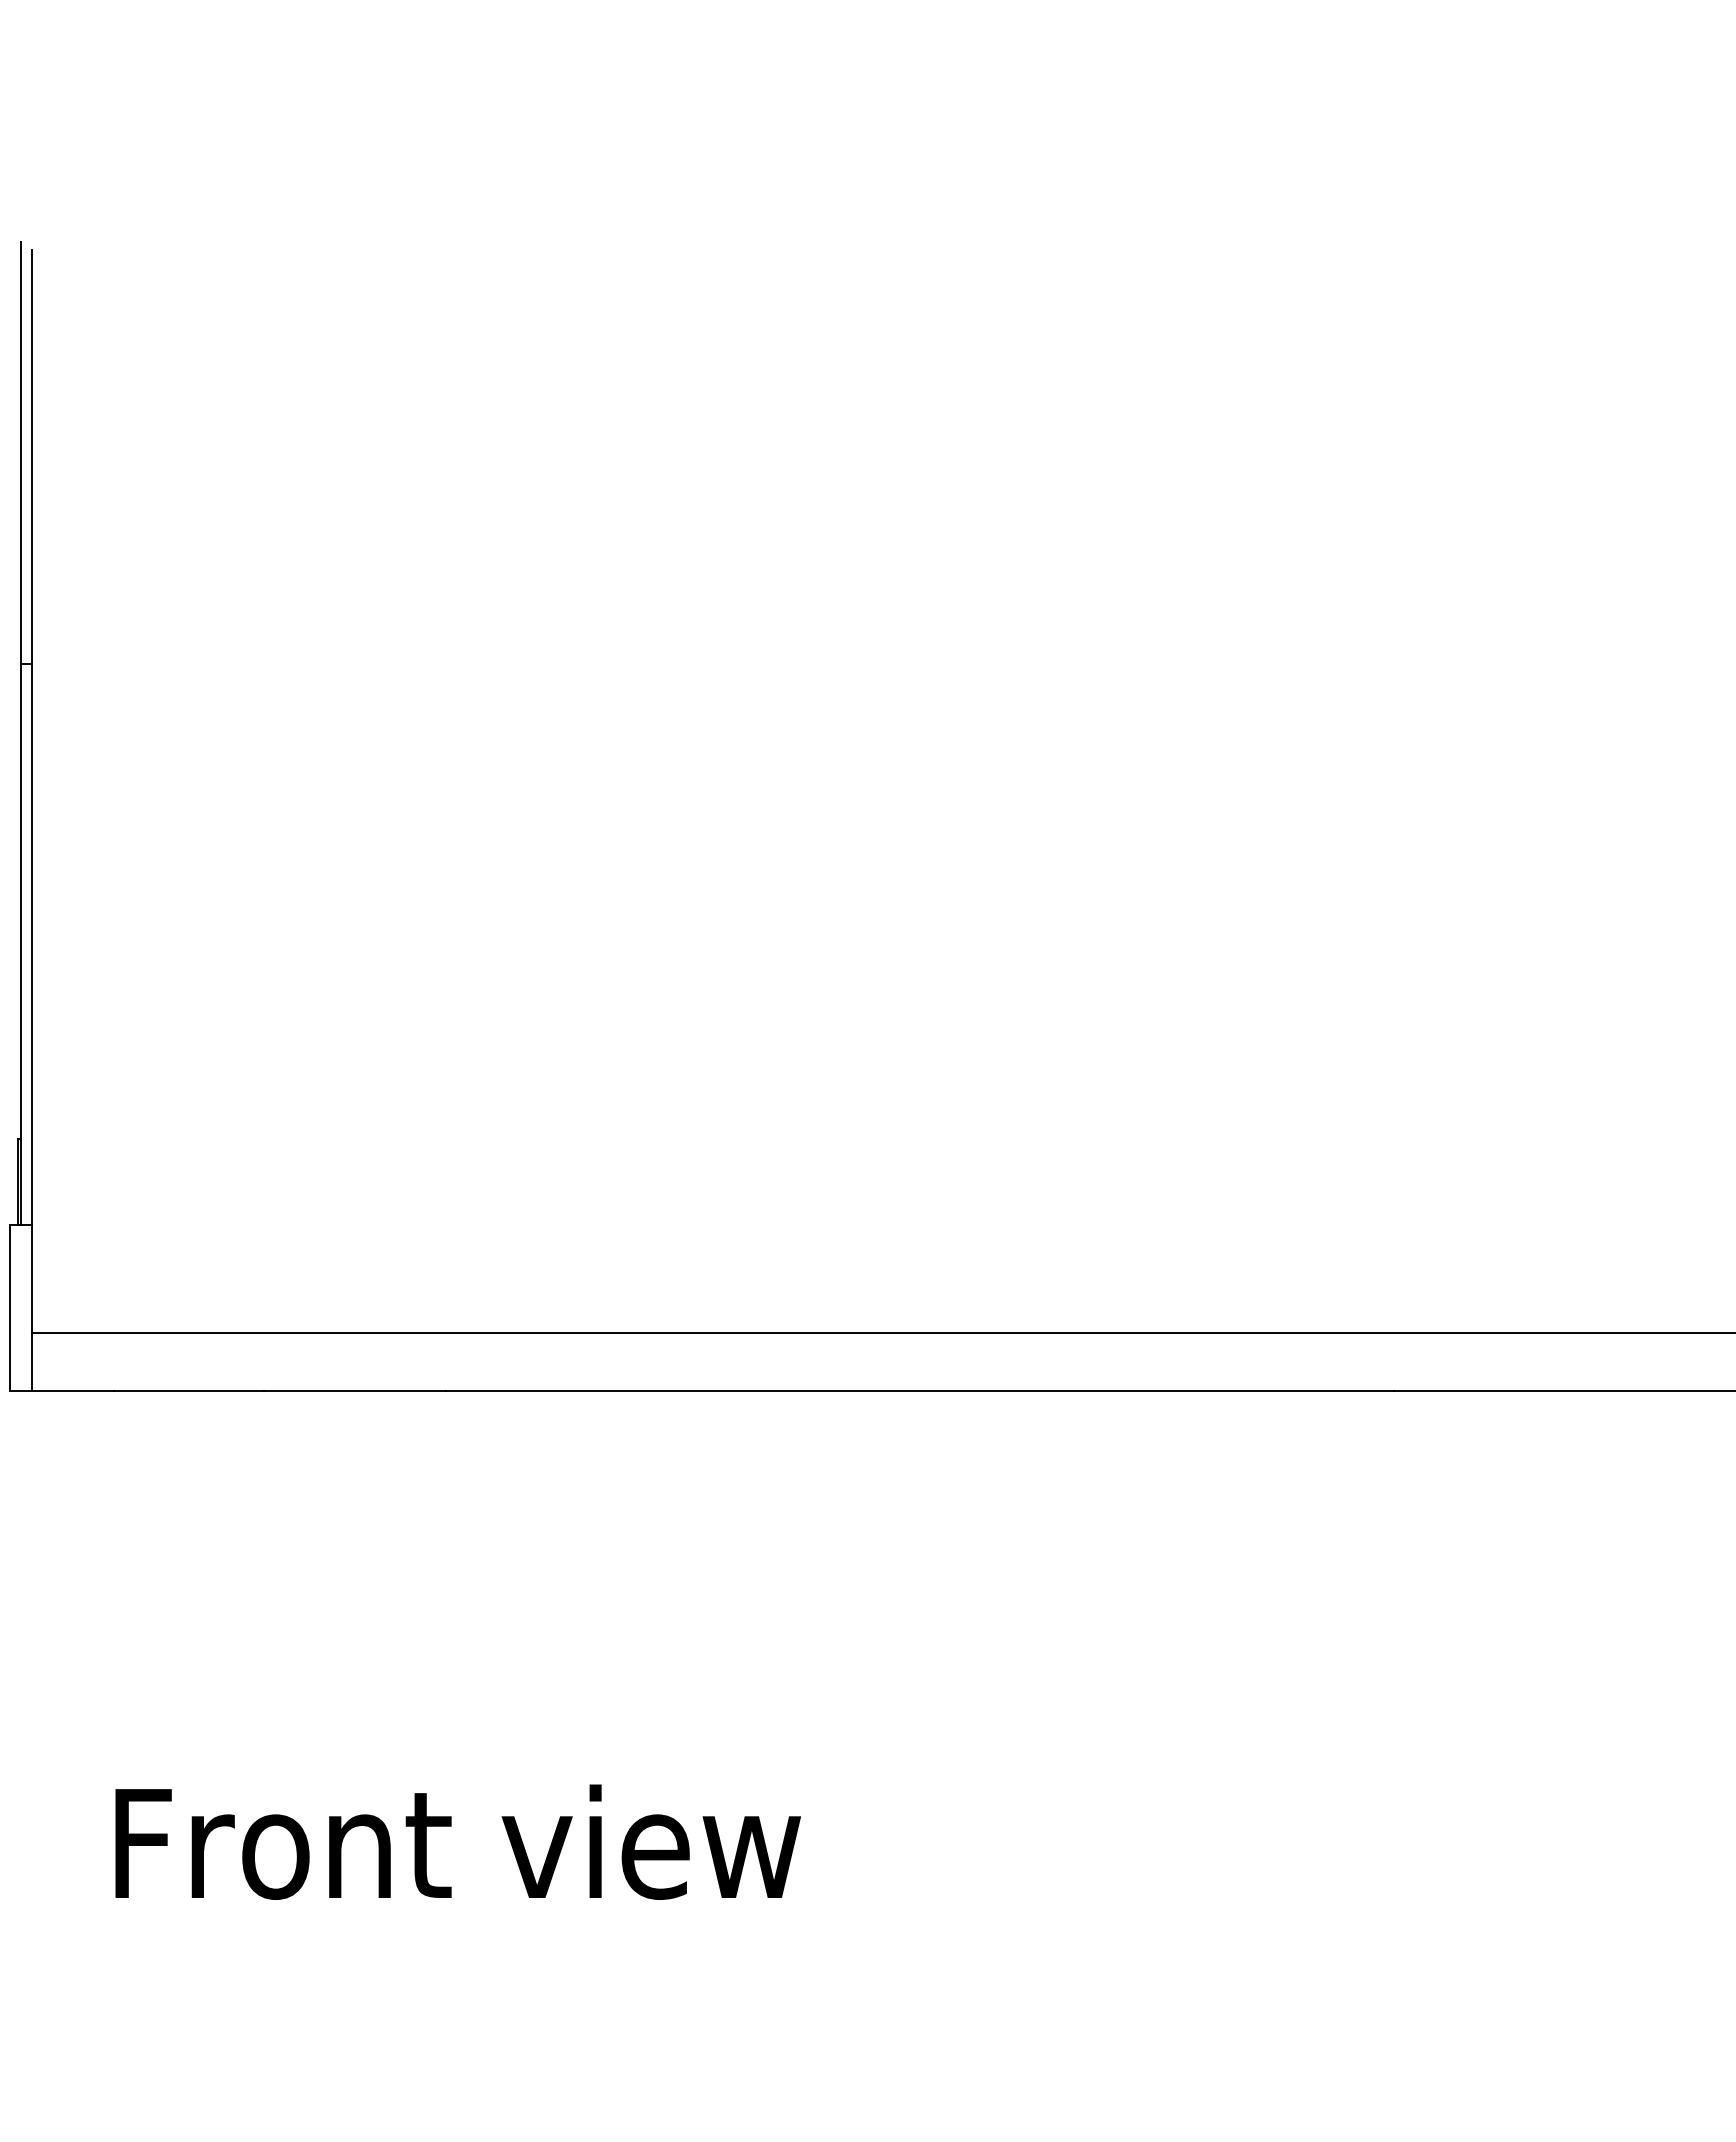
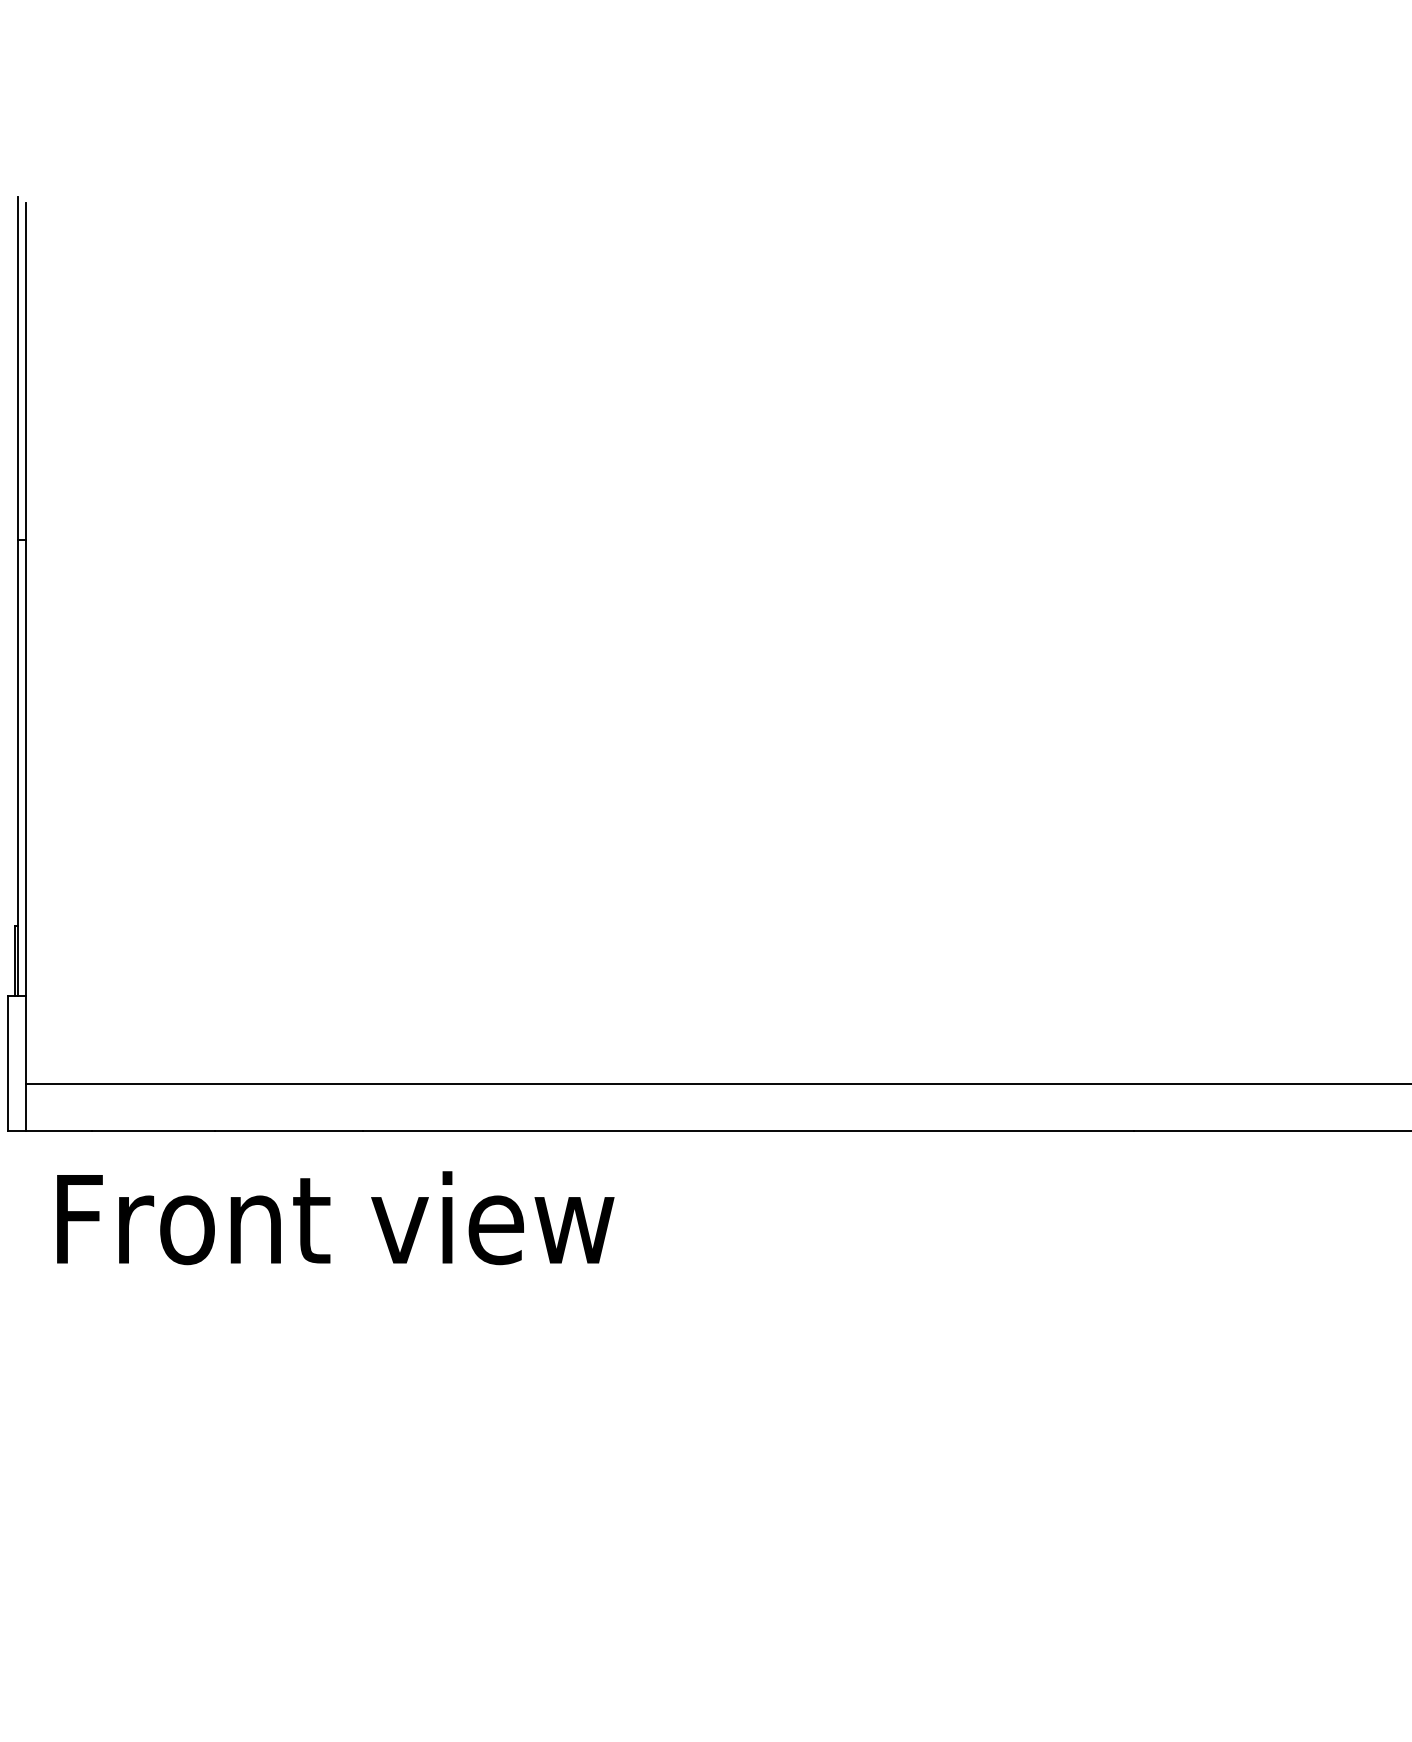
text: (457, 1842) -> (335, 1218), moved

